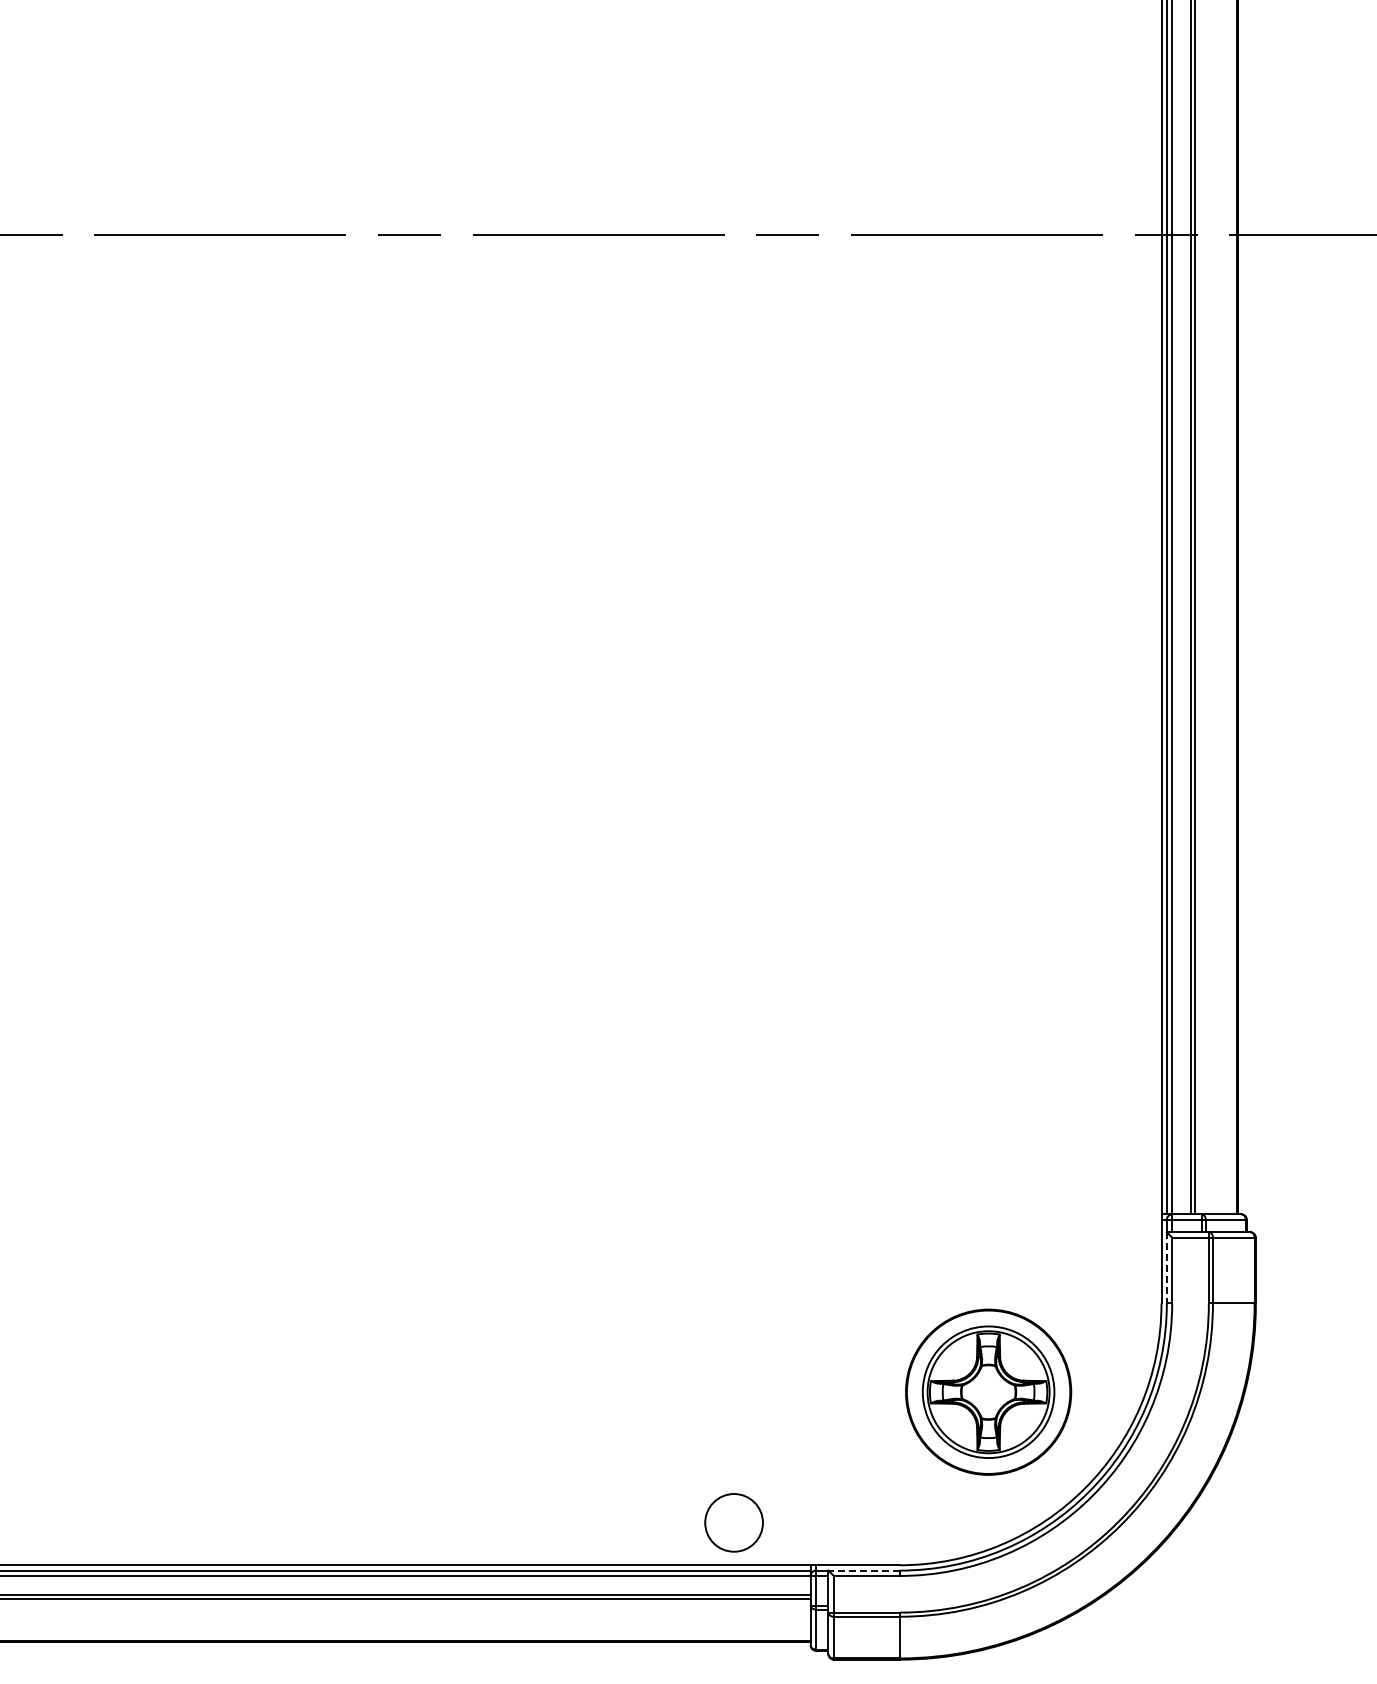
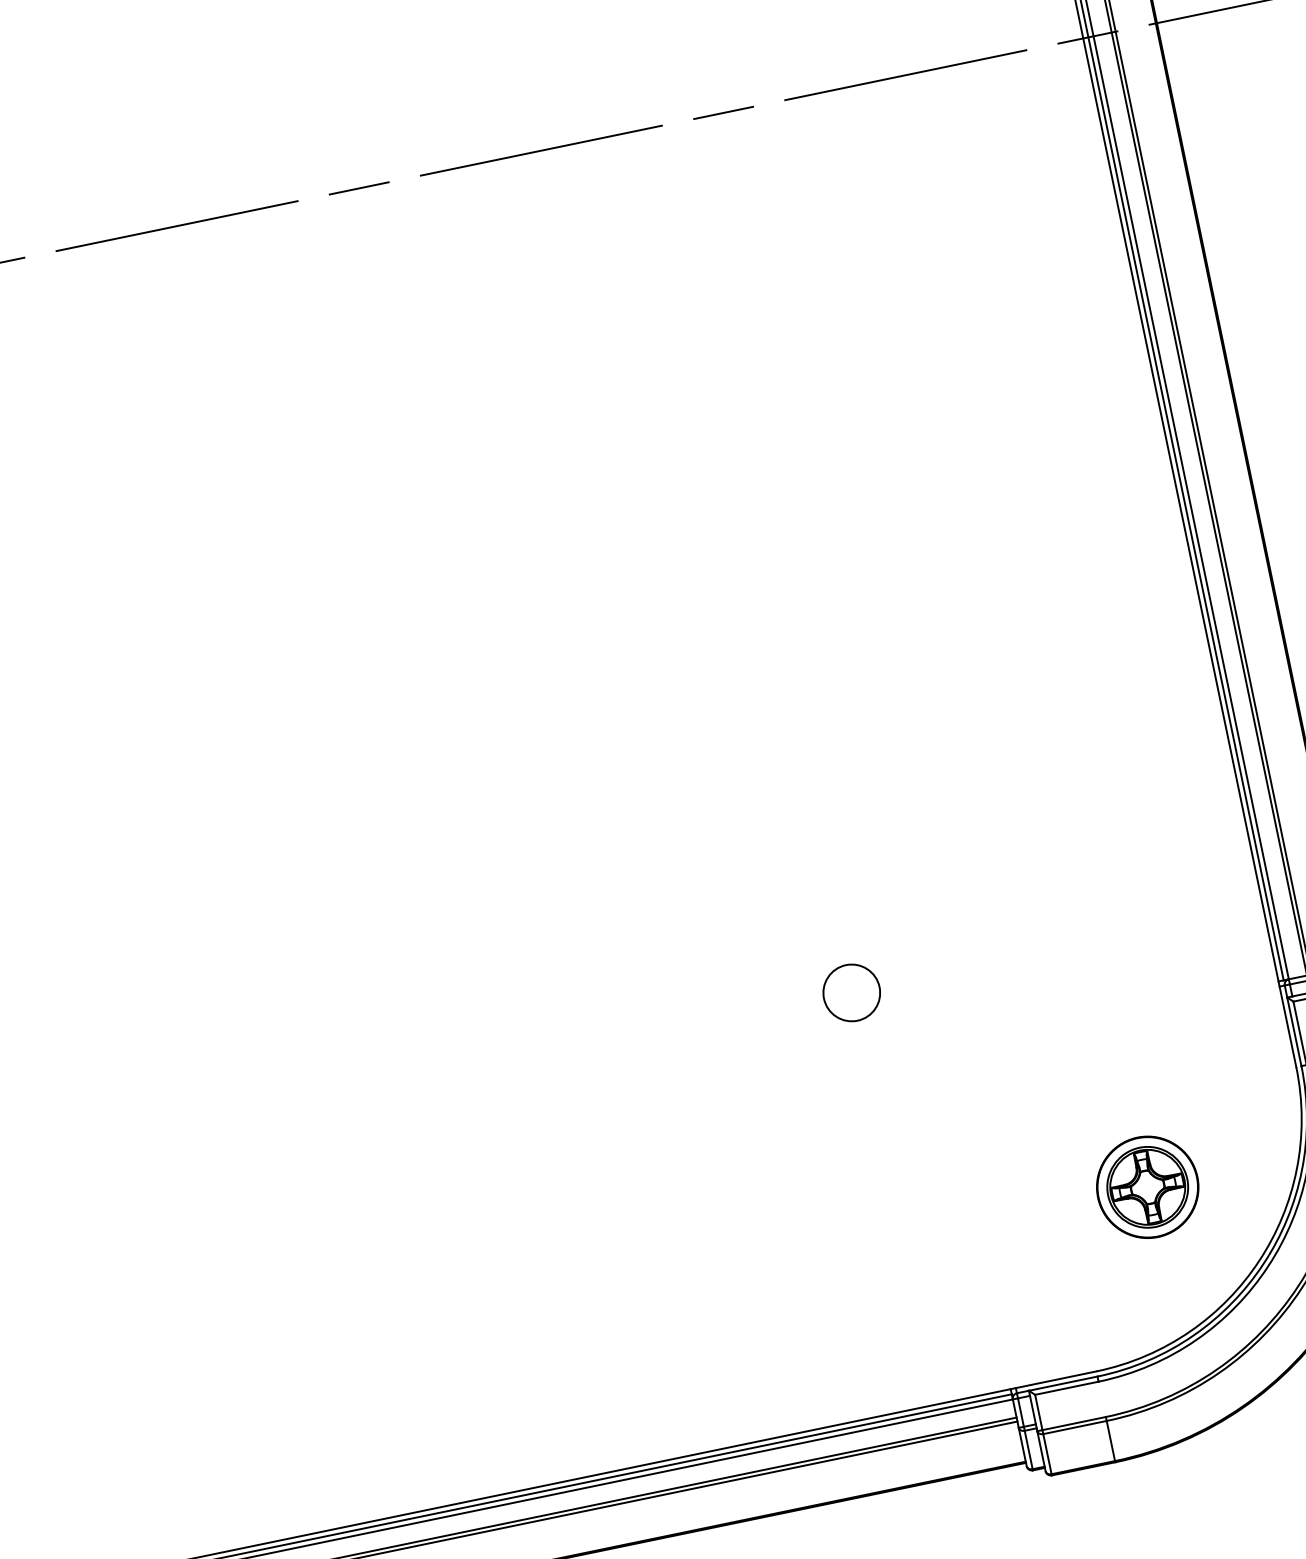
line: (1166, 1267) -> (1293, 1031), dashed -> solid
part: (988, 1392) -> (1147, 1187), size x0.62
circle: (733, 1522) -> (851, 992), moved
line: (864, 1570) -> (1063, 1383), dashed -> solid

